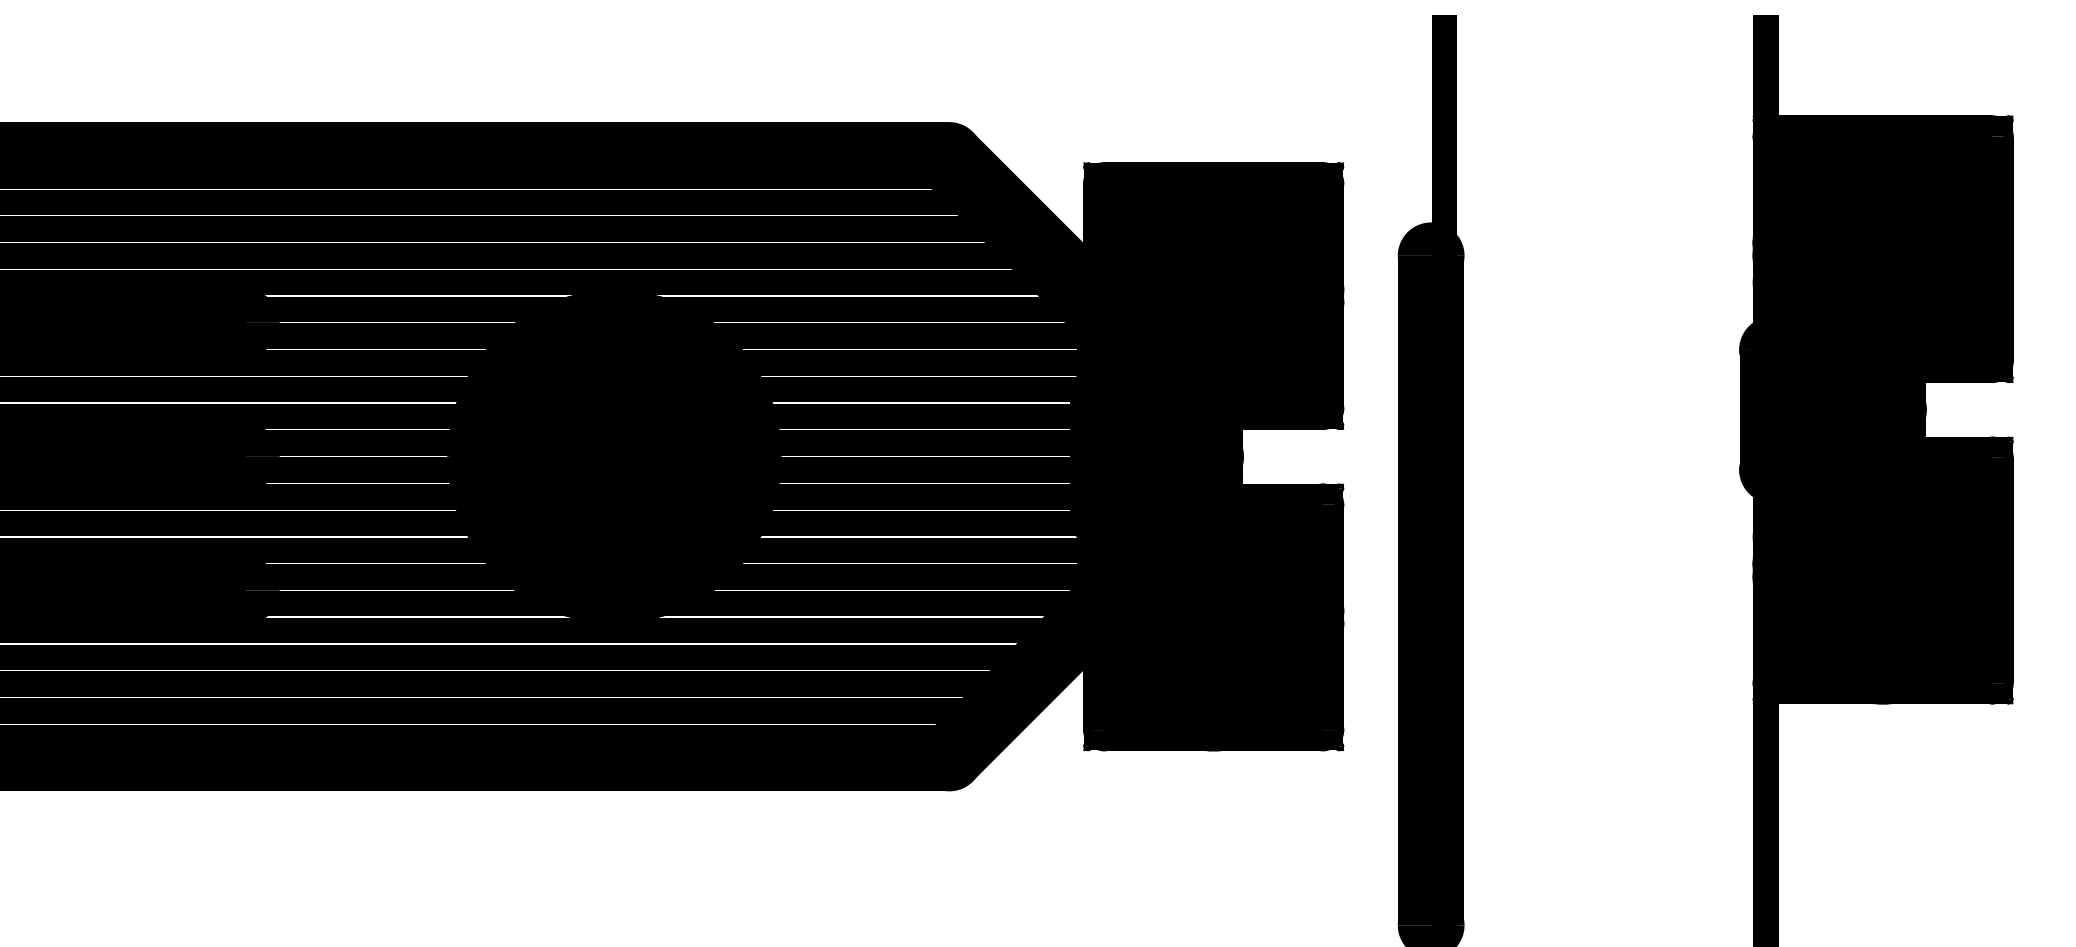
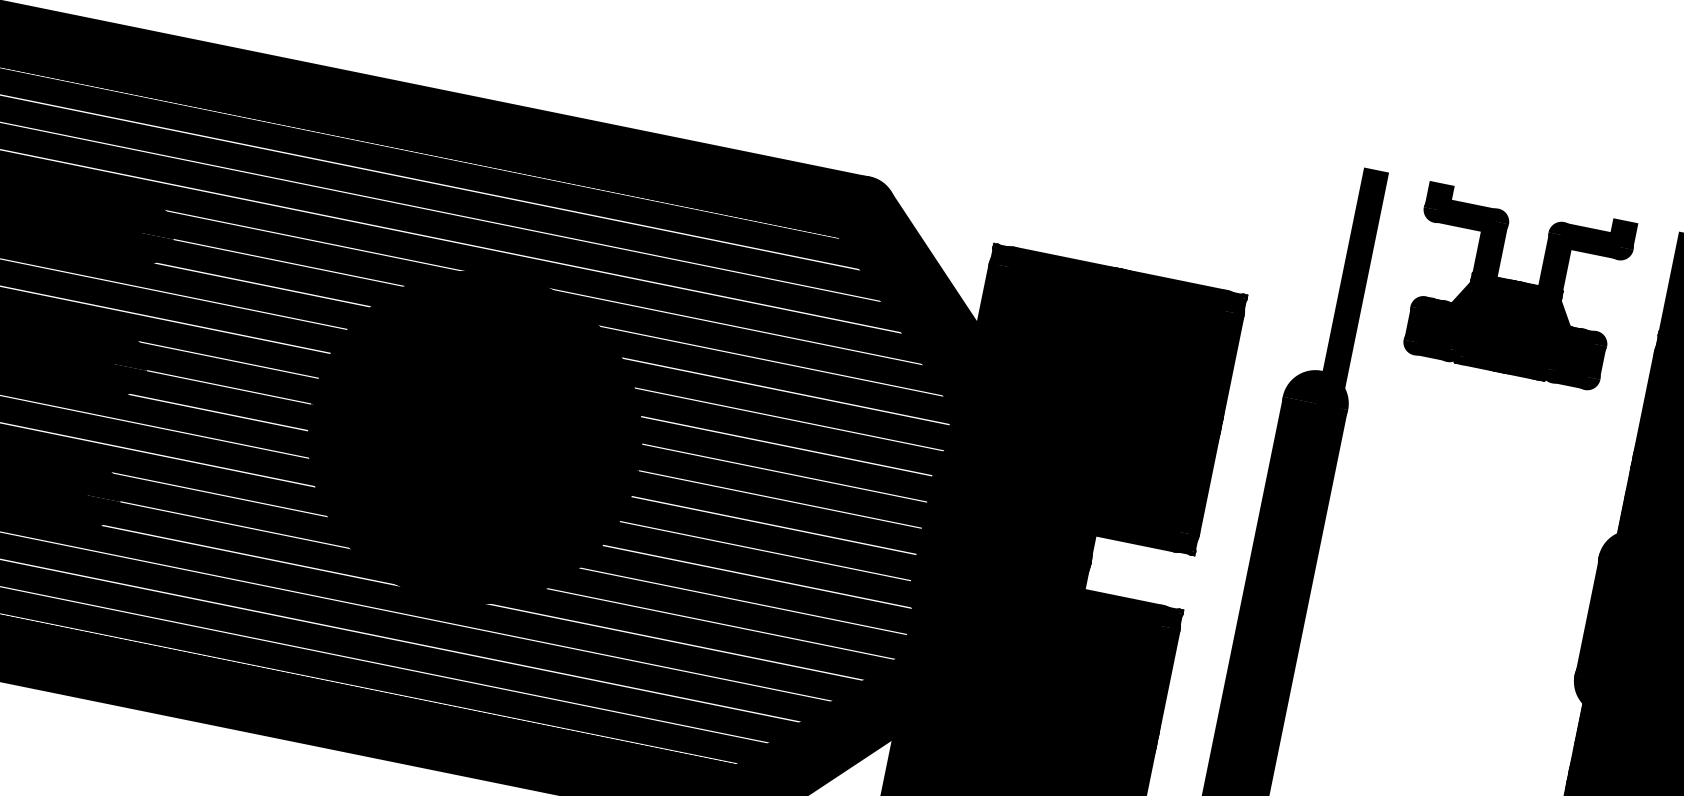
part: (1605, 101) -> (1517, 287), added

